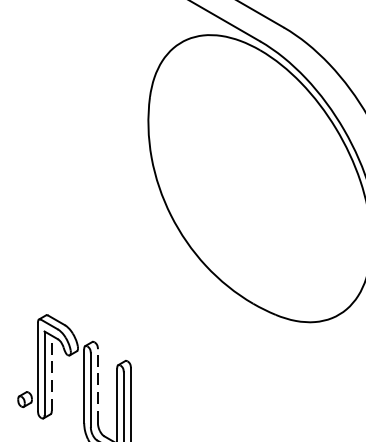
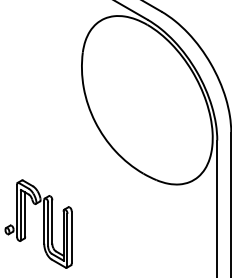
line: (52, 371) -> (25, 213), dashed -> solid
line: (98, 385) -> (52, 221), dashed -> solid

